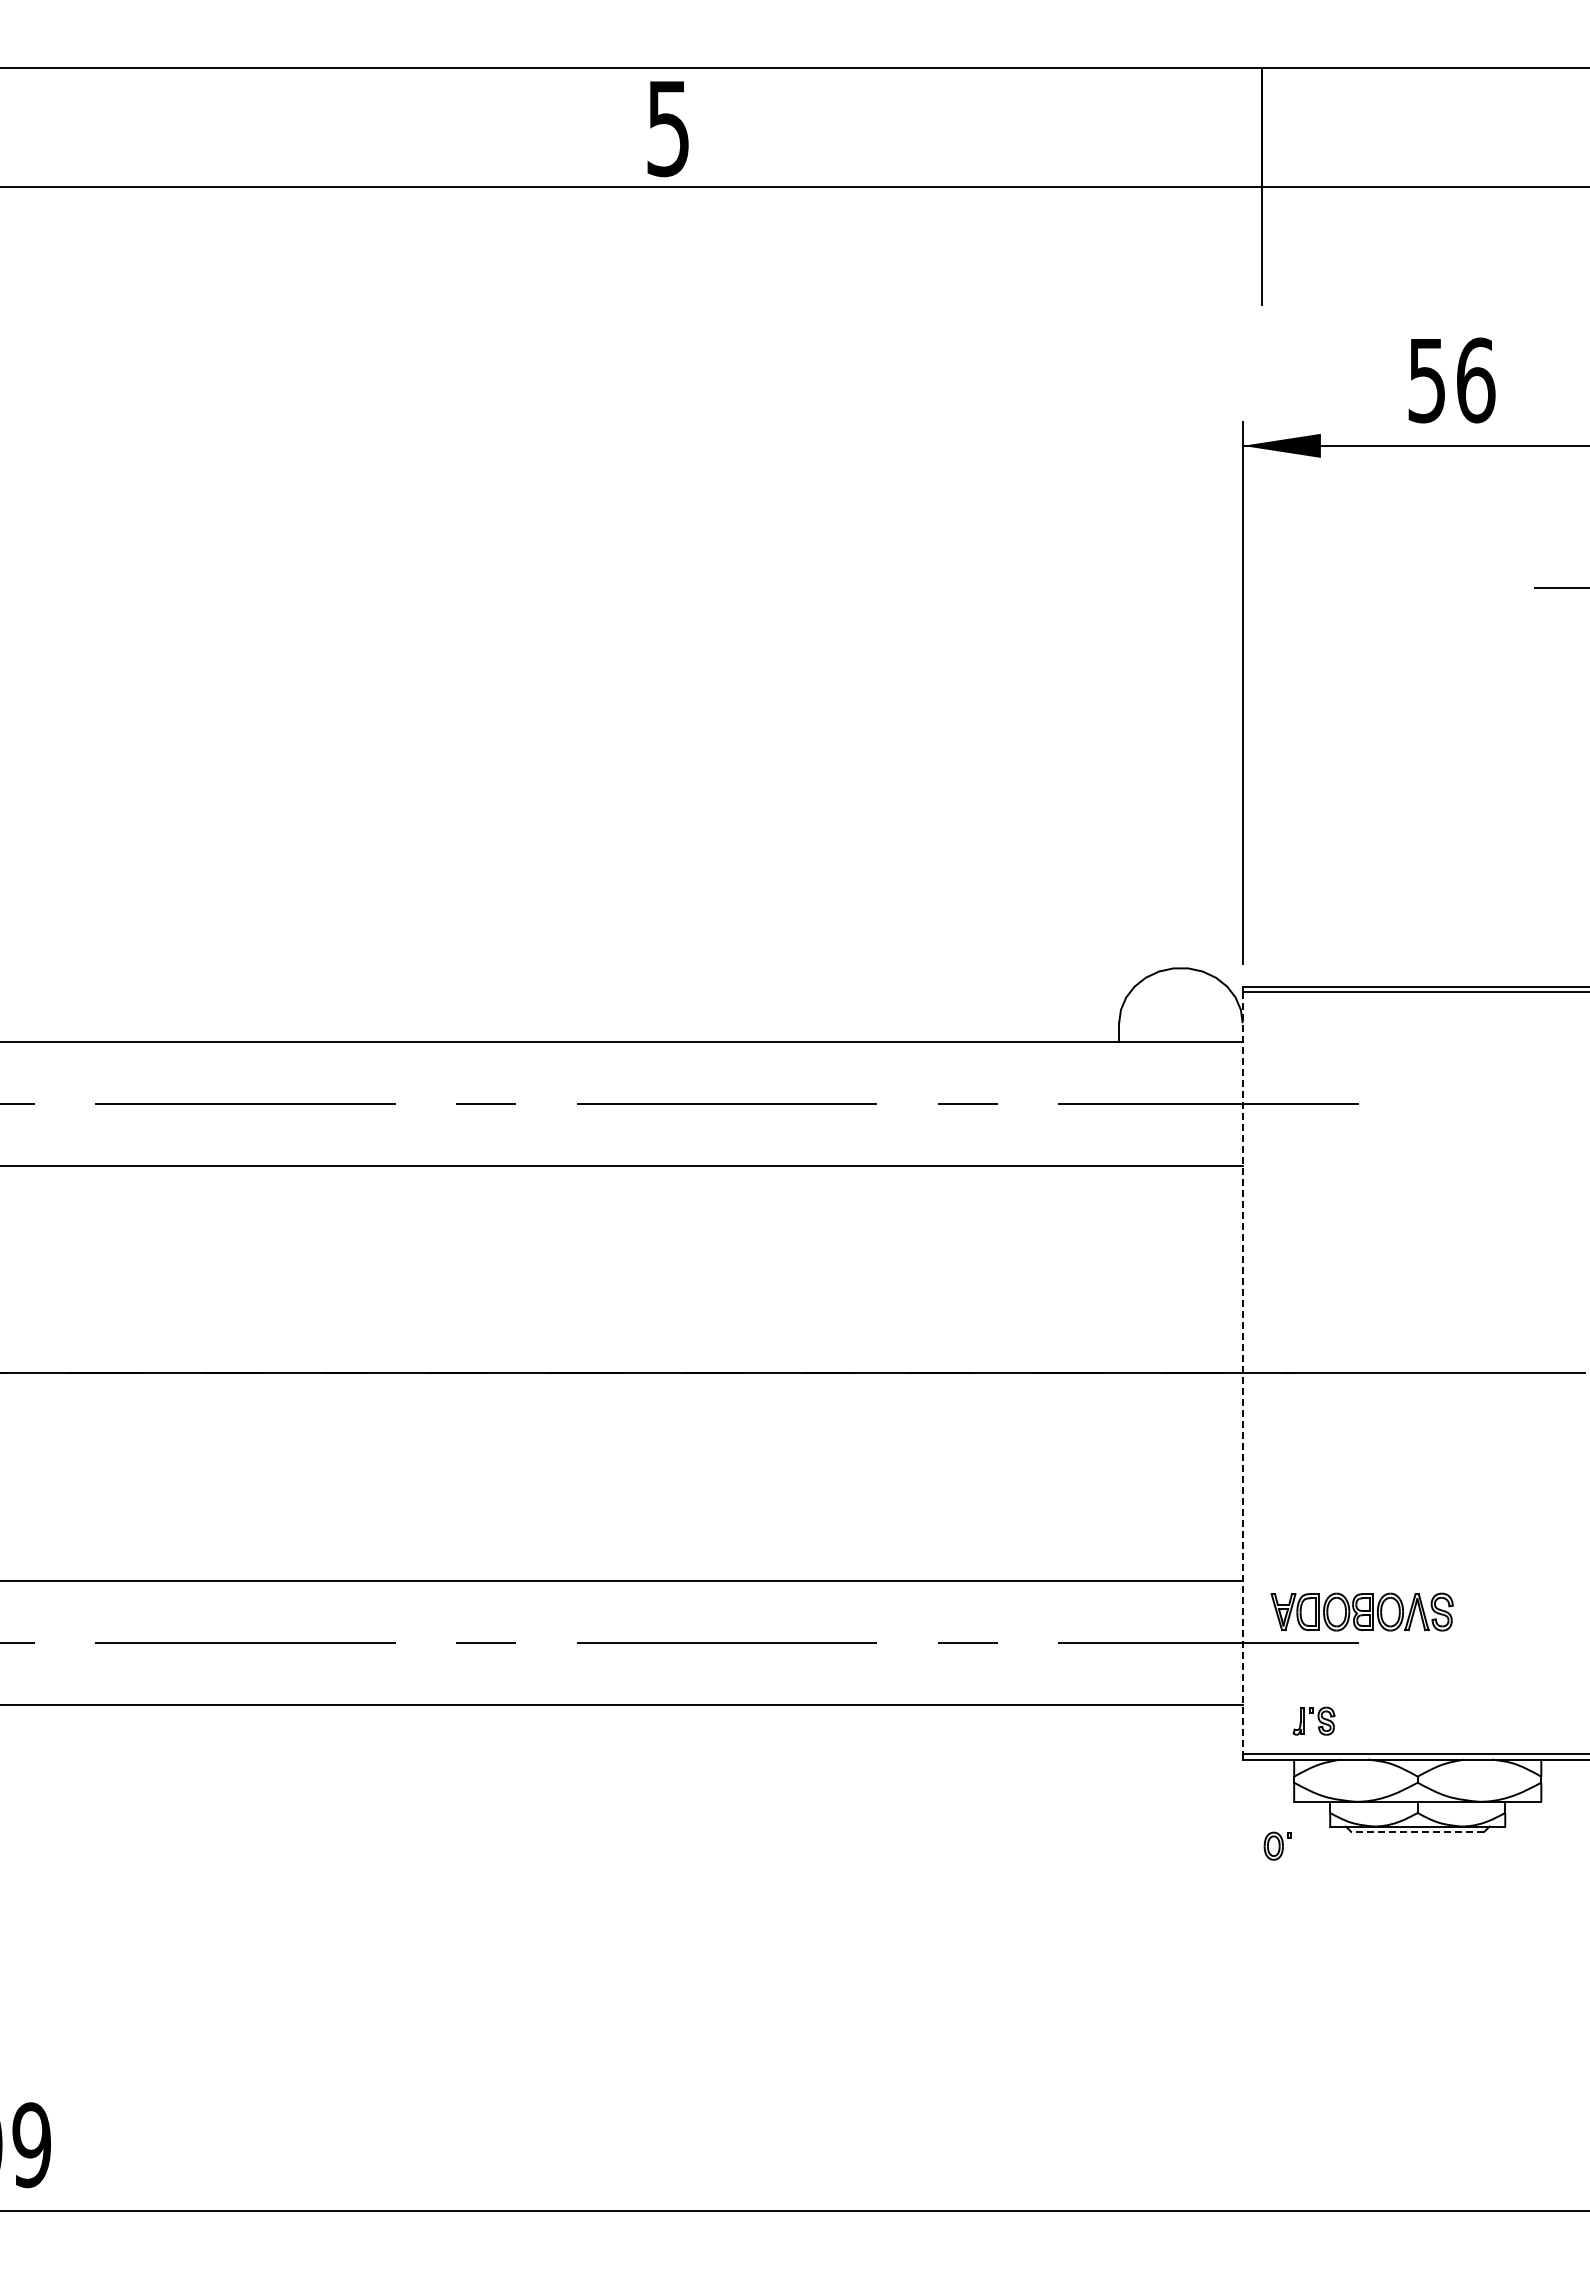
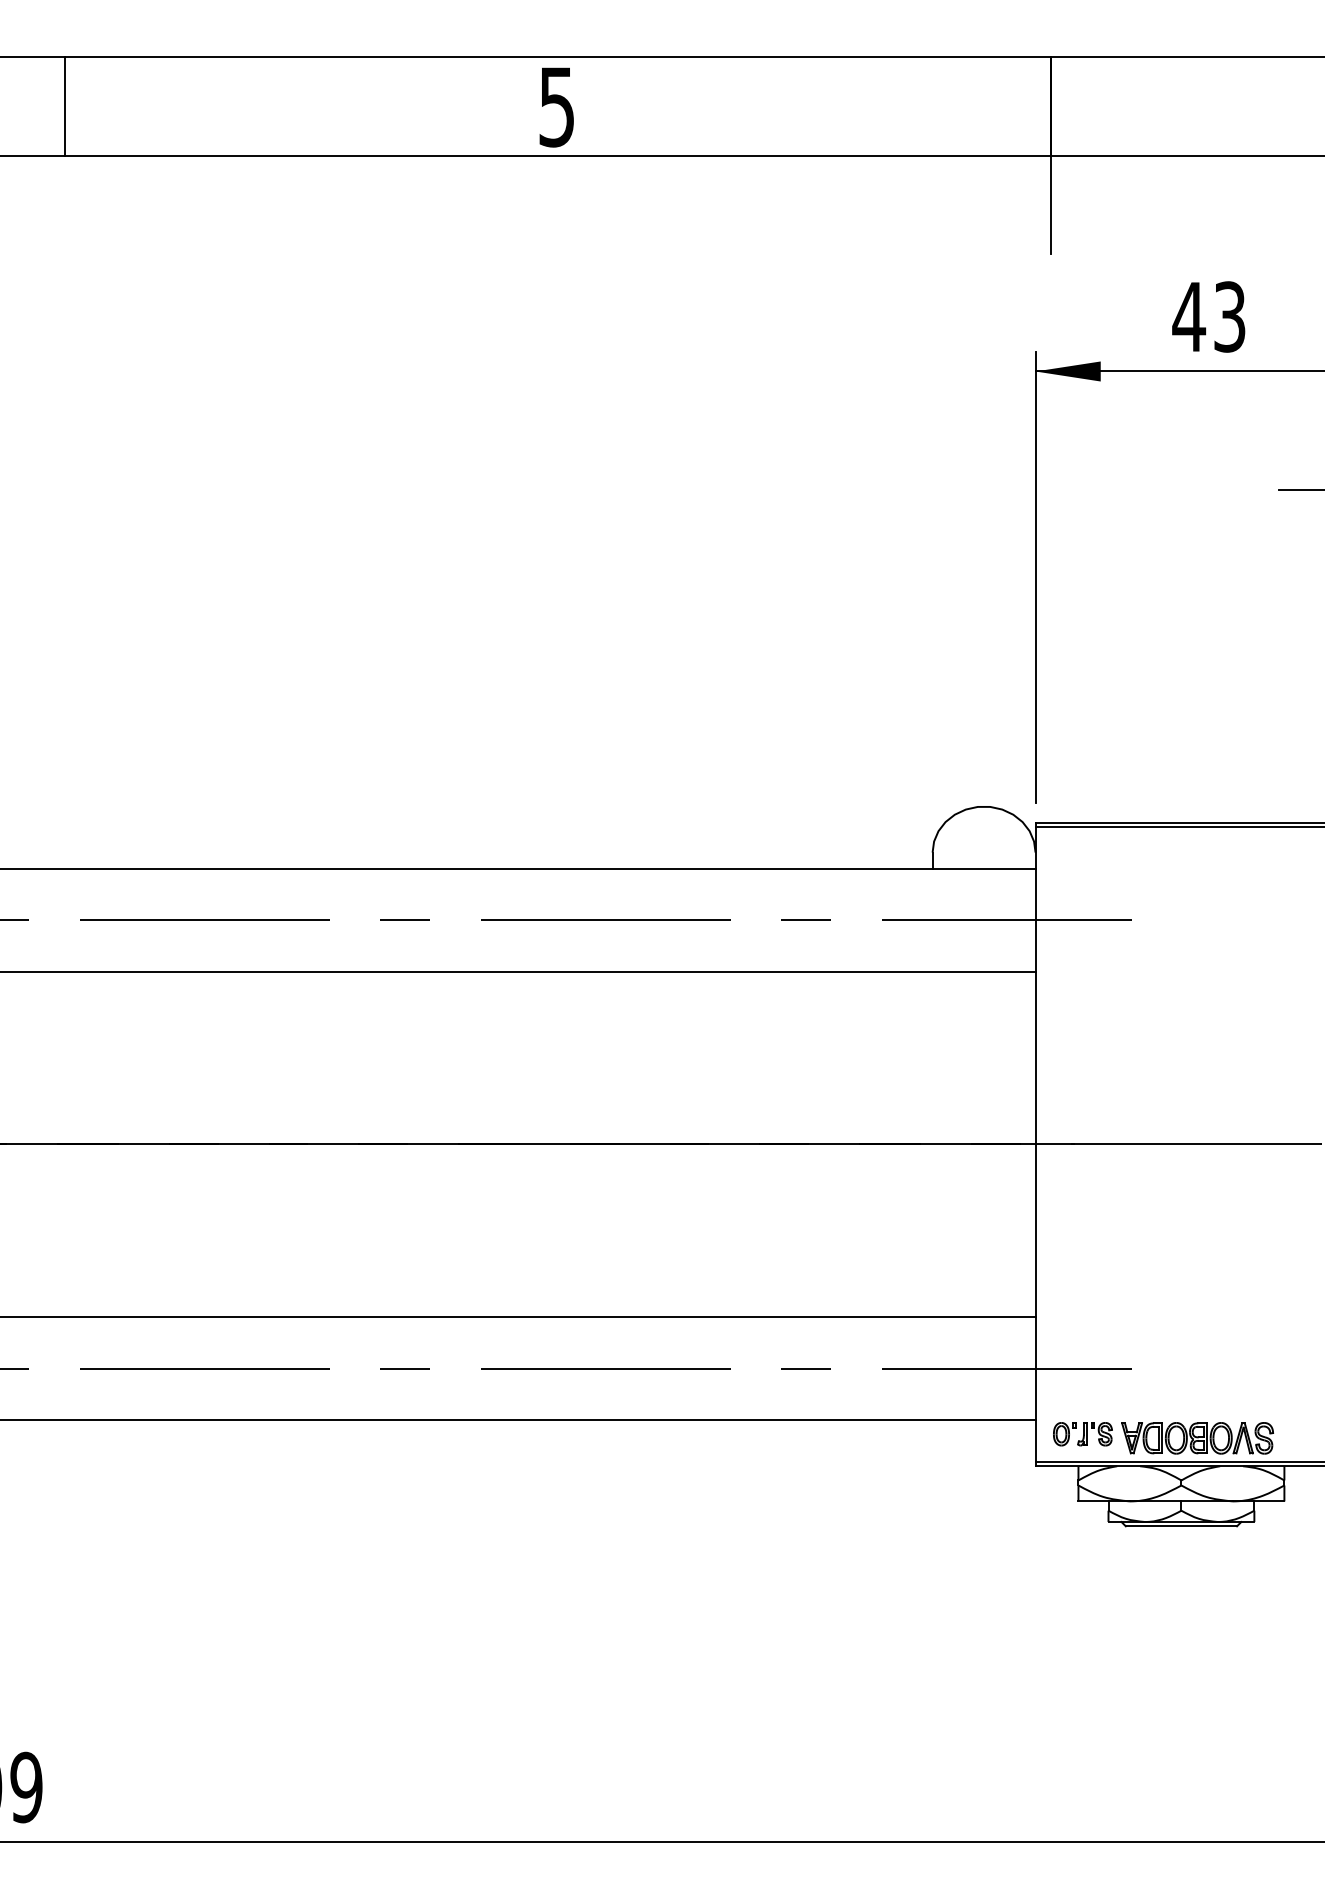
line: (77, 127) -> (64, 106), added
text: (1450, 380) -> (1208, 317), 56 -> 43
line: (1242, 1373) -> (1035, 1144), dashed -> solid
part: (1361, 1611) -> (1197, 1437), moved
line: (1417, 1831) -> (1181, 1526), dashed -> solid
part: (1277, 1845) -> (1064, 1433), moved

